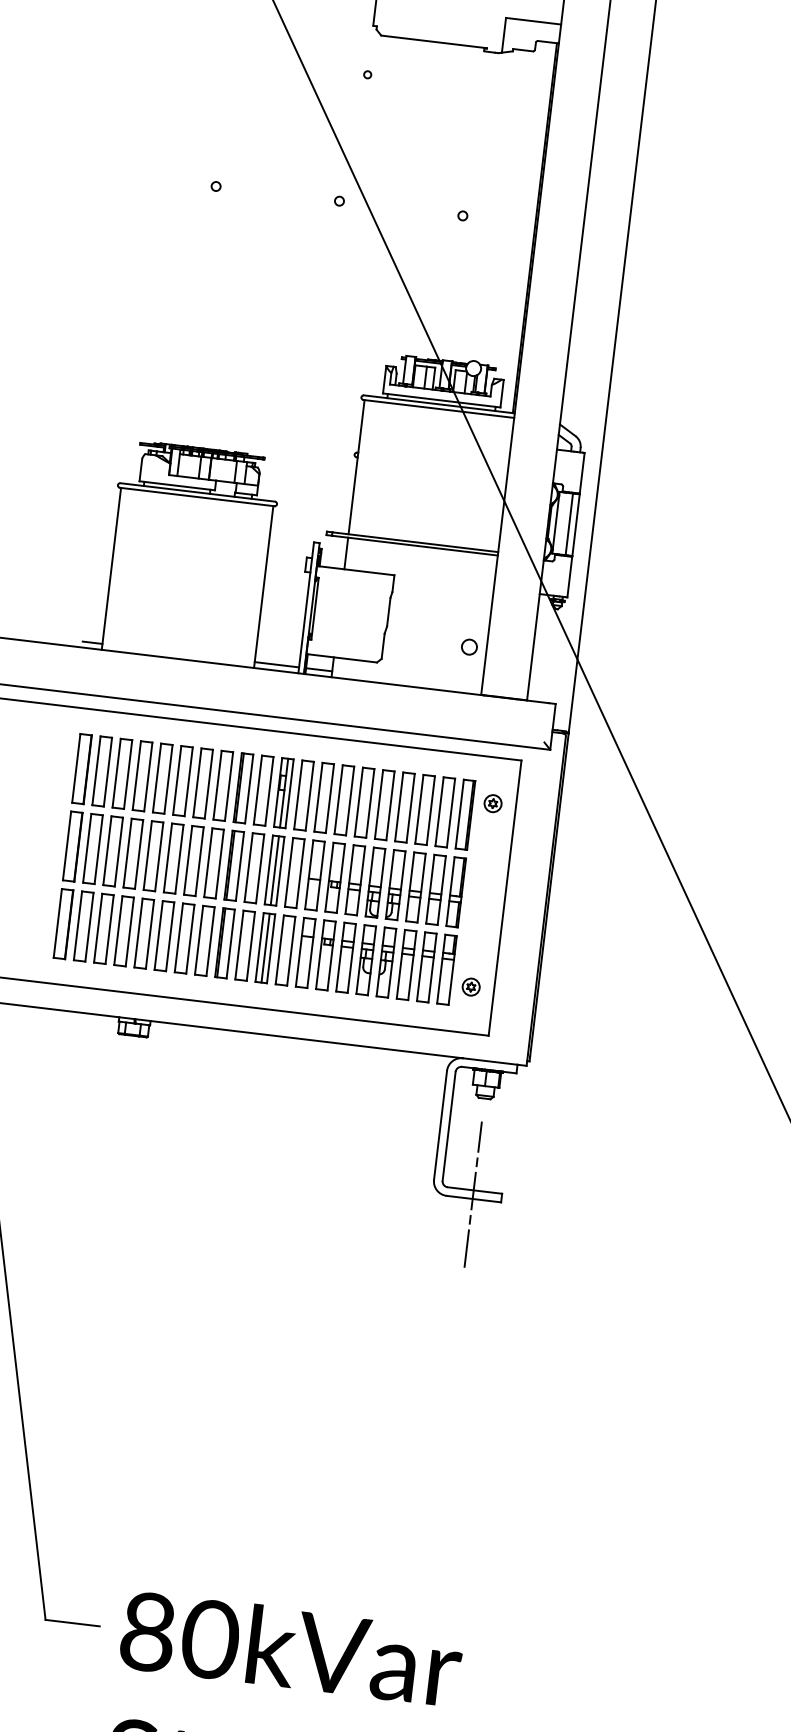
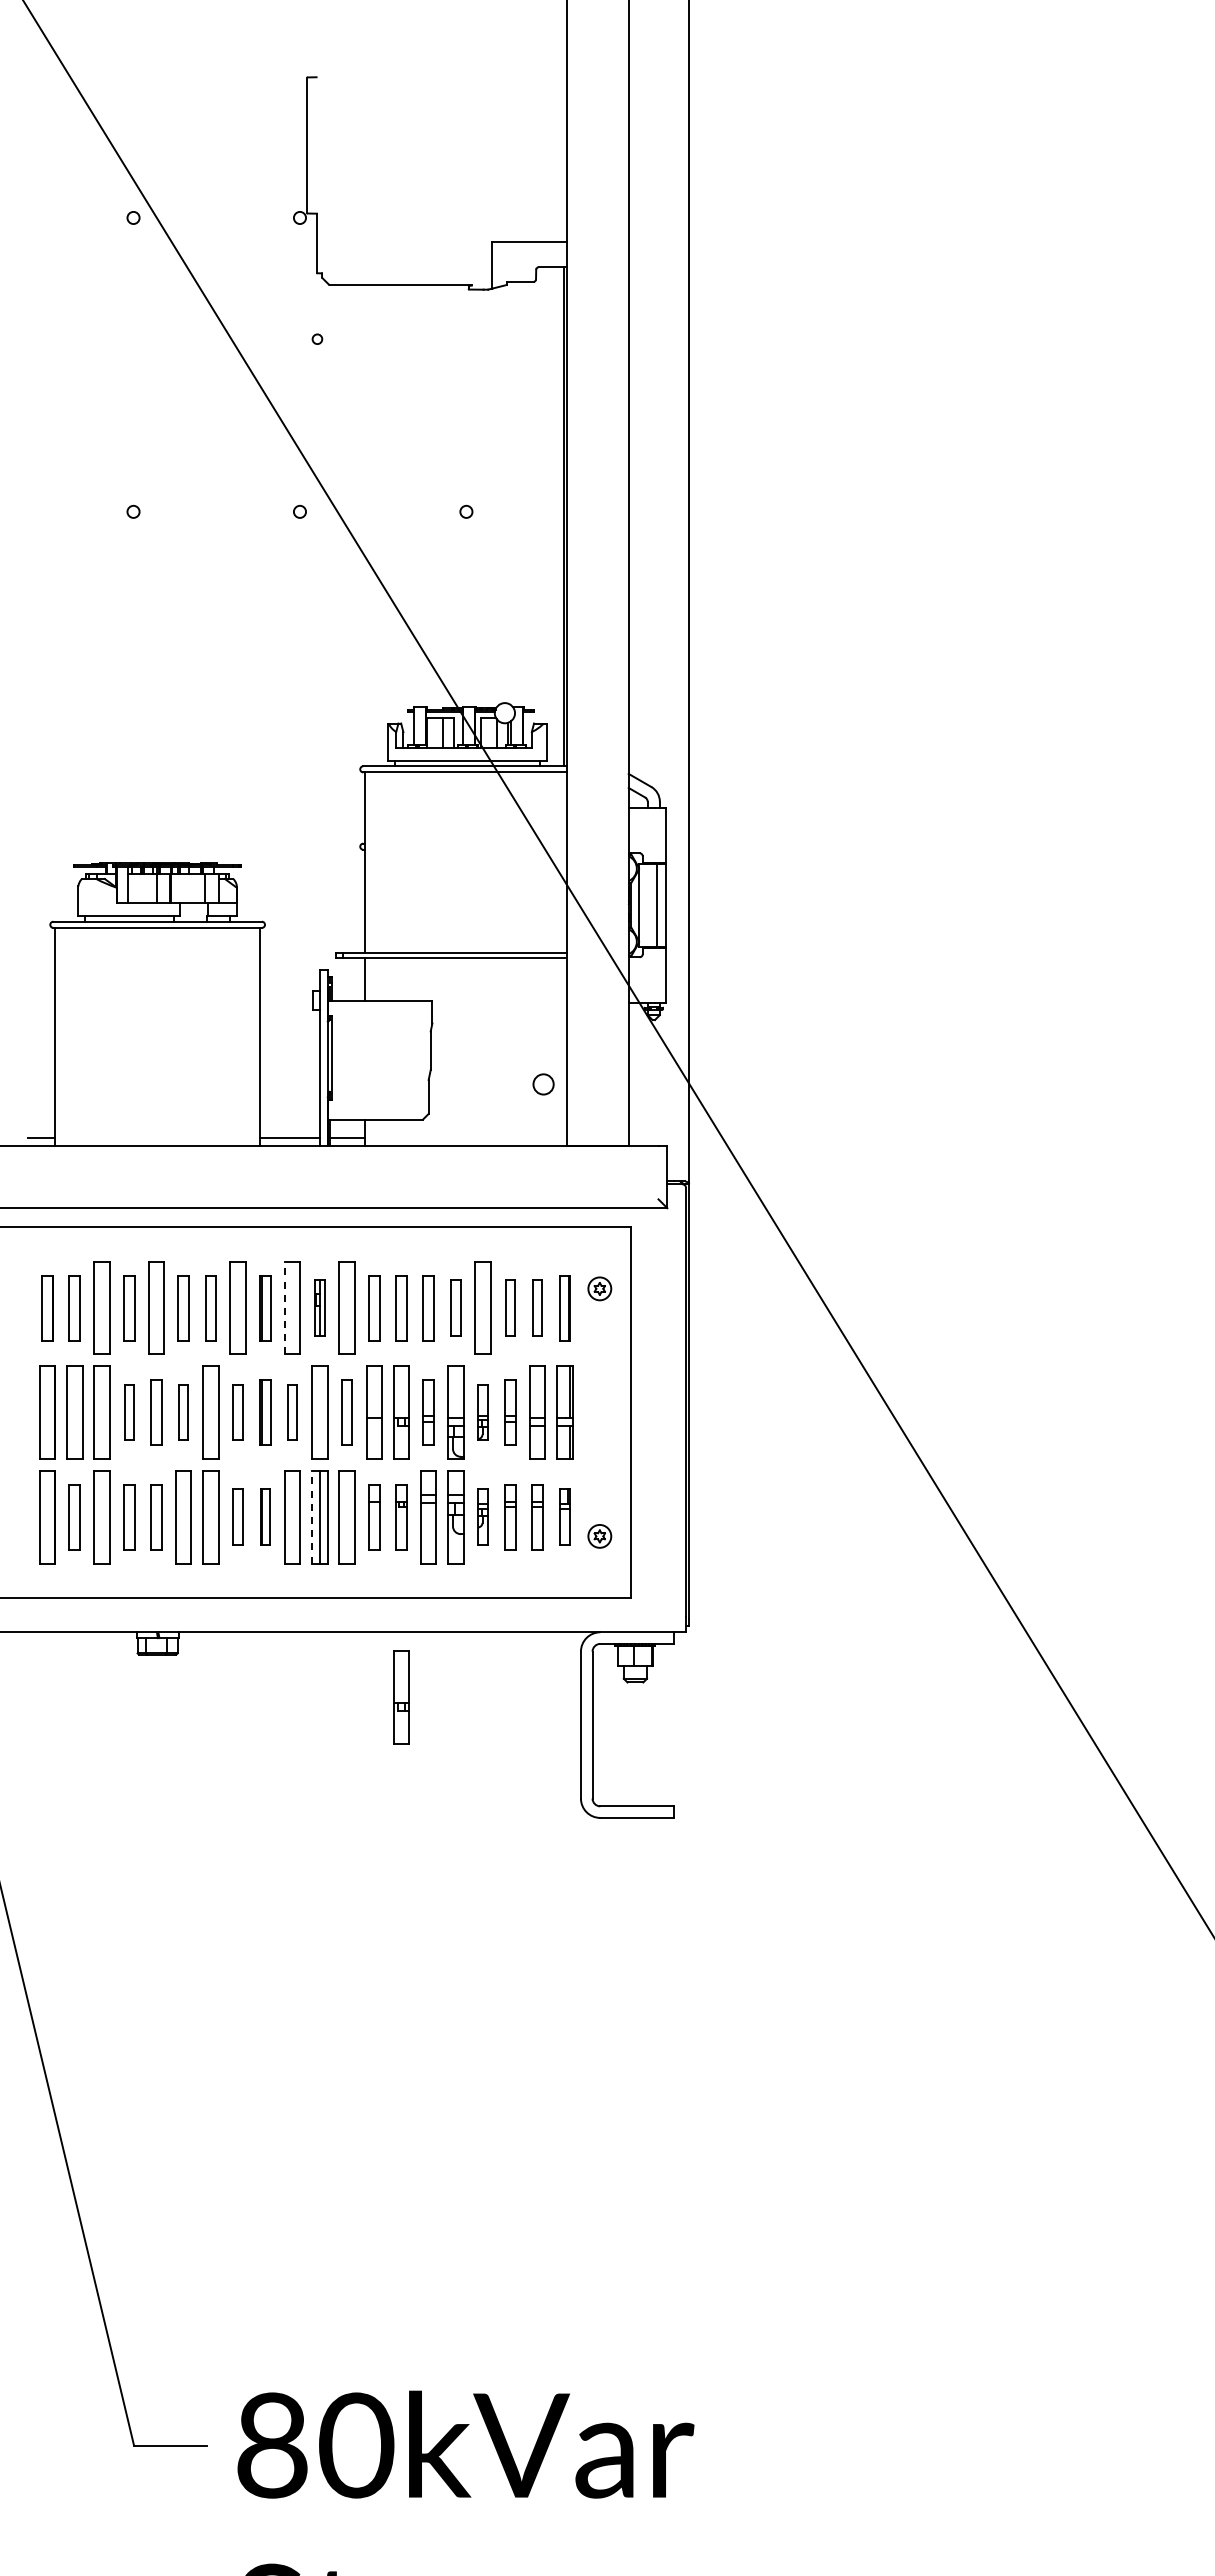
part: (82, 768) -> (47, 1307), size x0.7
part: (102, 771) -> (74, 1307), size x0.7
part: (142, 775) -> (129, 1307), size x0.7
part: (182, 780) -> (183, 1307), size x0.7
part: (202, 783) -> (210, 1307), size x0.7
part: (243, 787) -> (265, 1307), size x0.7
line: (257, 789) -> (284, 1307), solid -> dashed
part: (283, 792) -> (319, 1307), size x0.6
part: (324, 797) -> (374, 1307), size x0.7
part: (344, 799) -> (401, 1307), size x0.7
part: (364, 802) -> (428, 1307), size x0.7
part: (384, 804) -> (455, 1307), size x0.6
part: (425, 809) -> (510, 1307), size x0.6
part: (445, 811) -> (537, 1307), size x0.6
part: (465, 814) -> (564, 1307), size x0.7
part: (133, 853) -> (129, 1412), size x0.6
part: (153, 856) -> (156, 1412), size x0.7
part: (173, 858) -> (183, 1412), size x0.6
part: (213, 863) -> (237, 1412), size x0.6
part: (234, 865) -> (265, 1412), size x0.7
part: (254, 868) -> (292, 1412), size x0.6
line: (275, 870) -> (320, 1412), removed
part: (294, 872) -> (346, 1412), size x0.7
part: (355, 880) -> (428, 1412), size x0.7
part: (395, 884) -> (482, 1412), size x0.6
part: (415, 887) -> (510, 1412), size x0.7
part: (83, 926) -> (74, 1517), size x0.7
part: (124, 931) -> (129, 1517), size x0.7
part: (144, 933) -> (156, 1517), size x0.7
part: (204, 941) -> (237, 1517), size x0.6
part: (225, 943) -> (265, 1517), size x0.6
line: (259, 947) -> (312, 1516), solid -> dashed
part: (305, 953) -> (374, 1517), size x0.7
part: (325, 955) -> (401, 1517), size x0.7
part: (385, 962) -> (482, 1517), size x0.6
part: (406, 965) -> (510, 1517), size x0.7
part: (426, 967) -> (537, 1517), size x0.7
part: (446, 970) -> (564, 1517), size x0.6
part: (309, 1089) -> (401, 1697), added
line: (473, 1194) -> (635, 1811), removed

